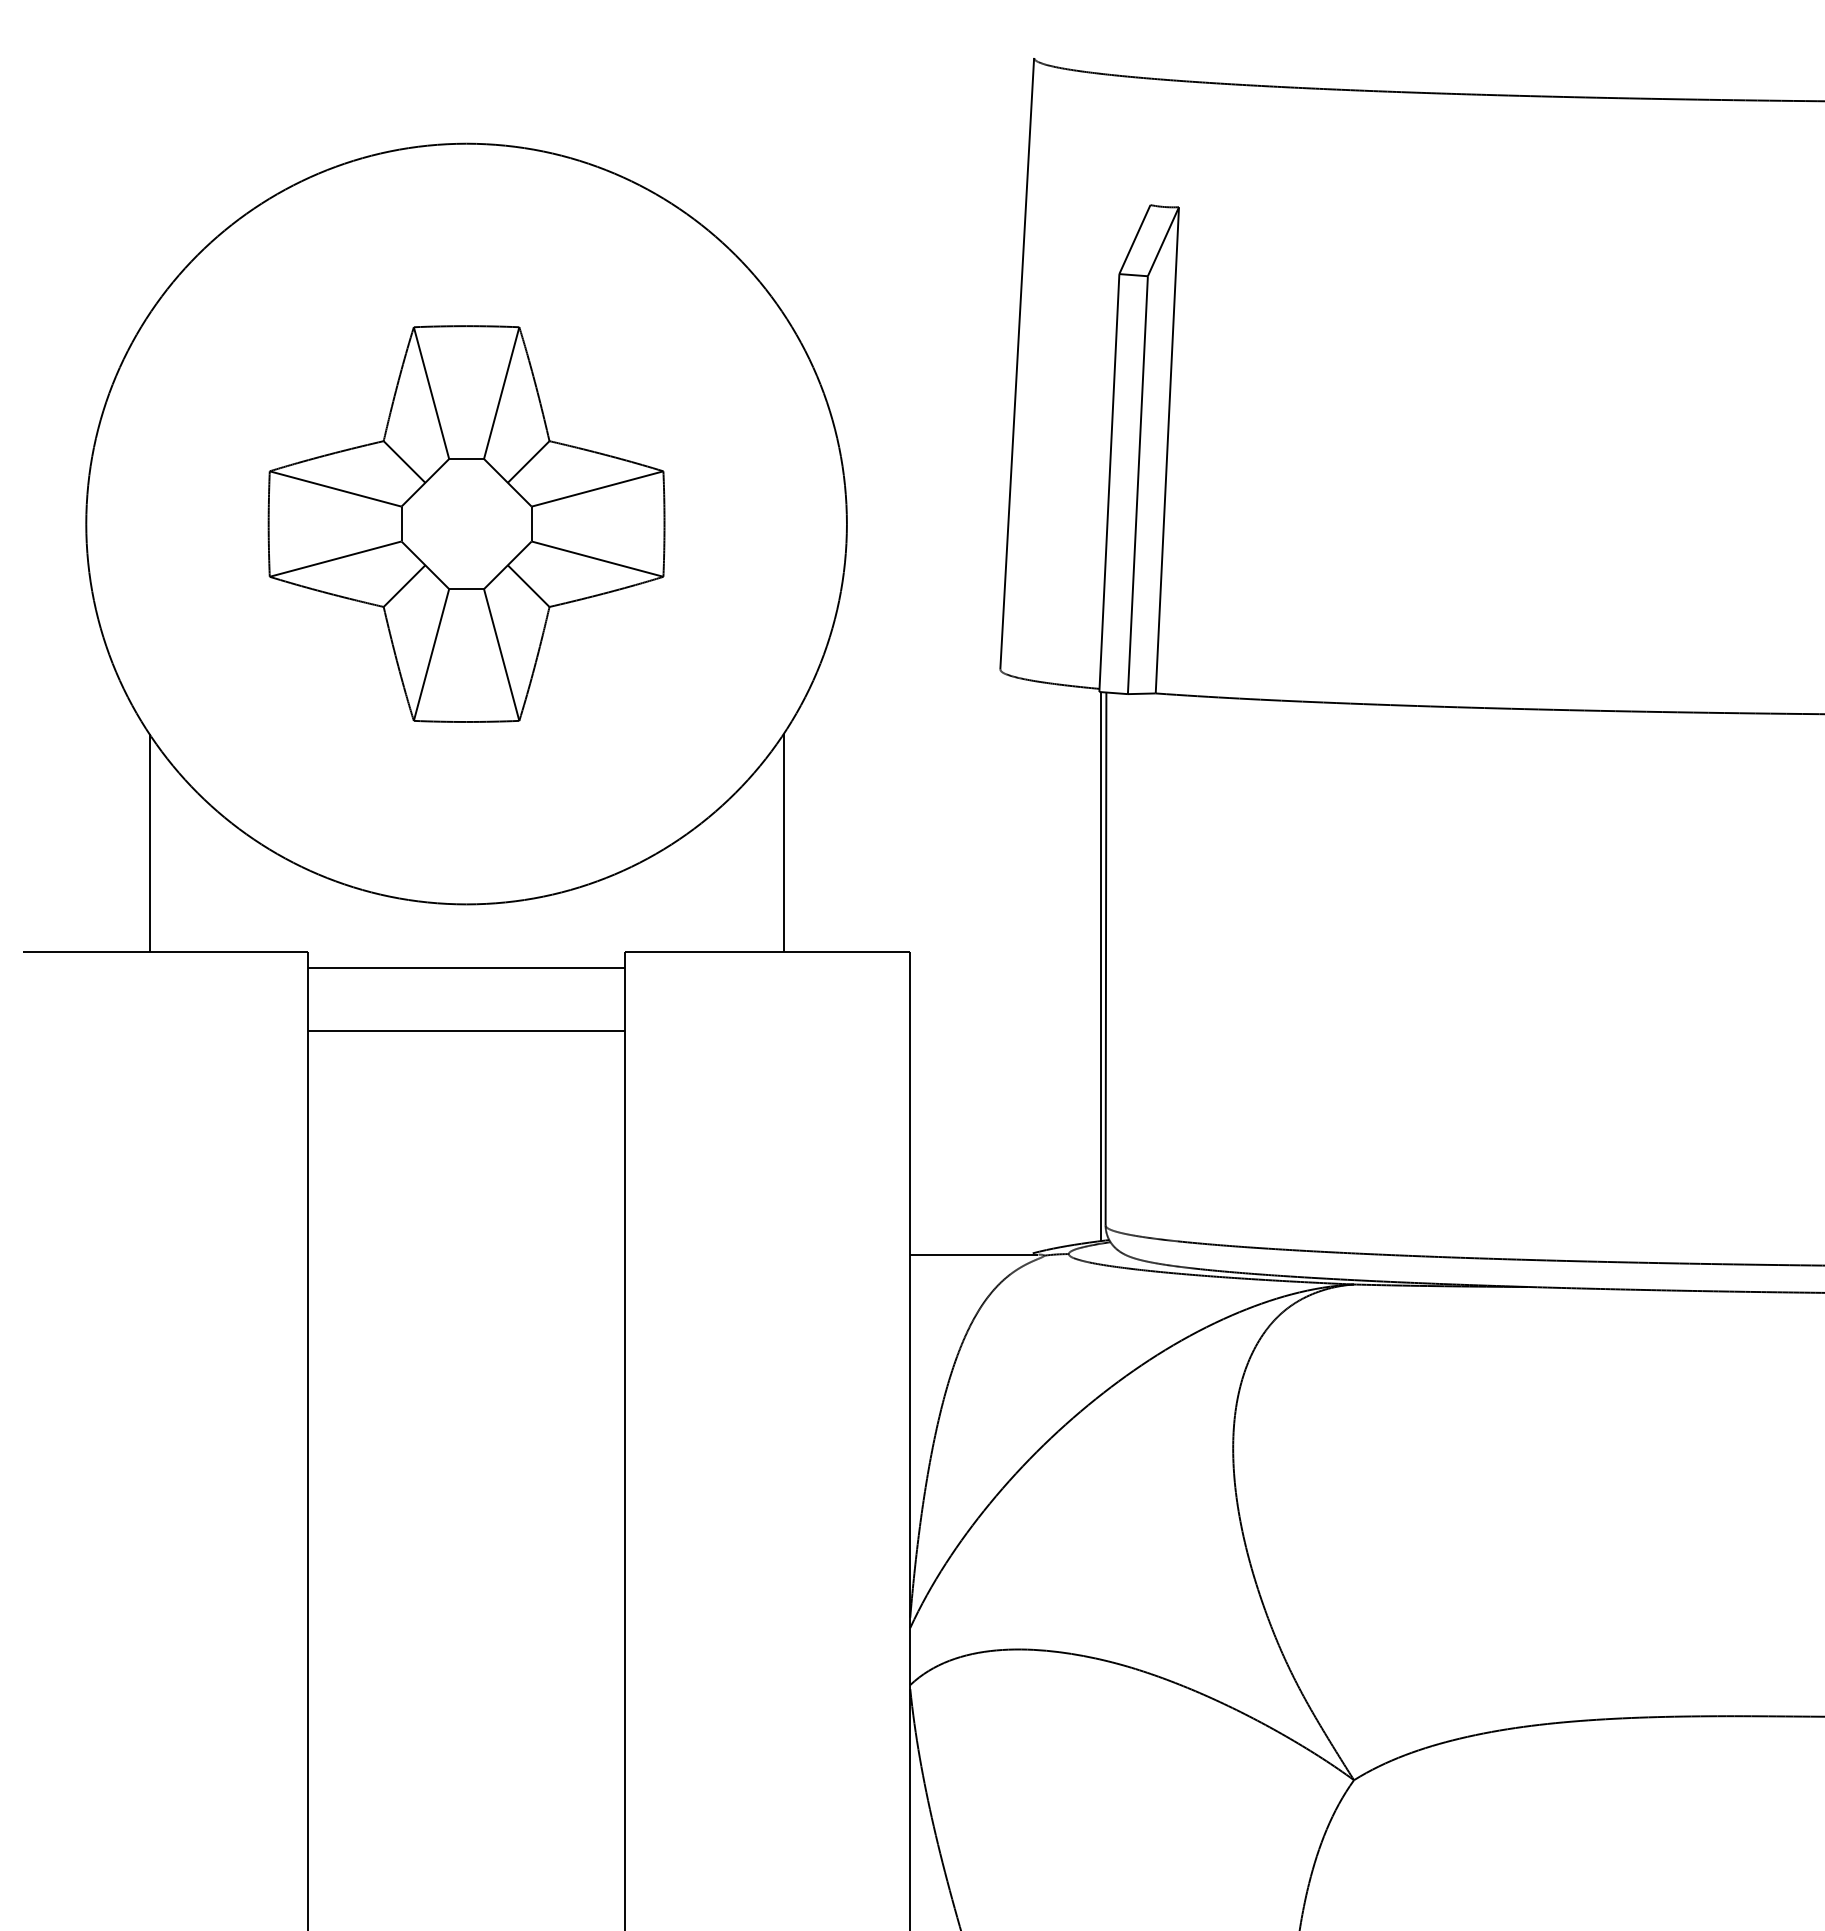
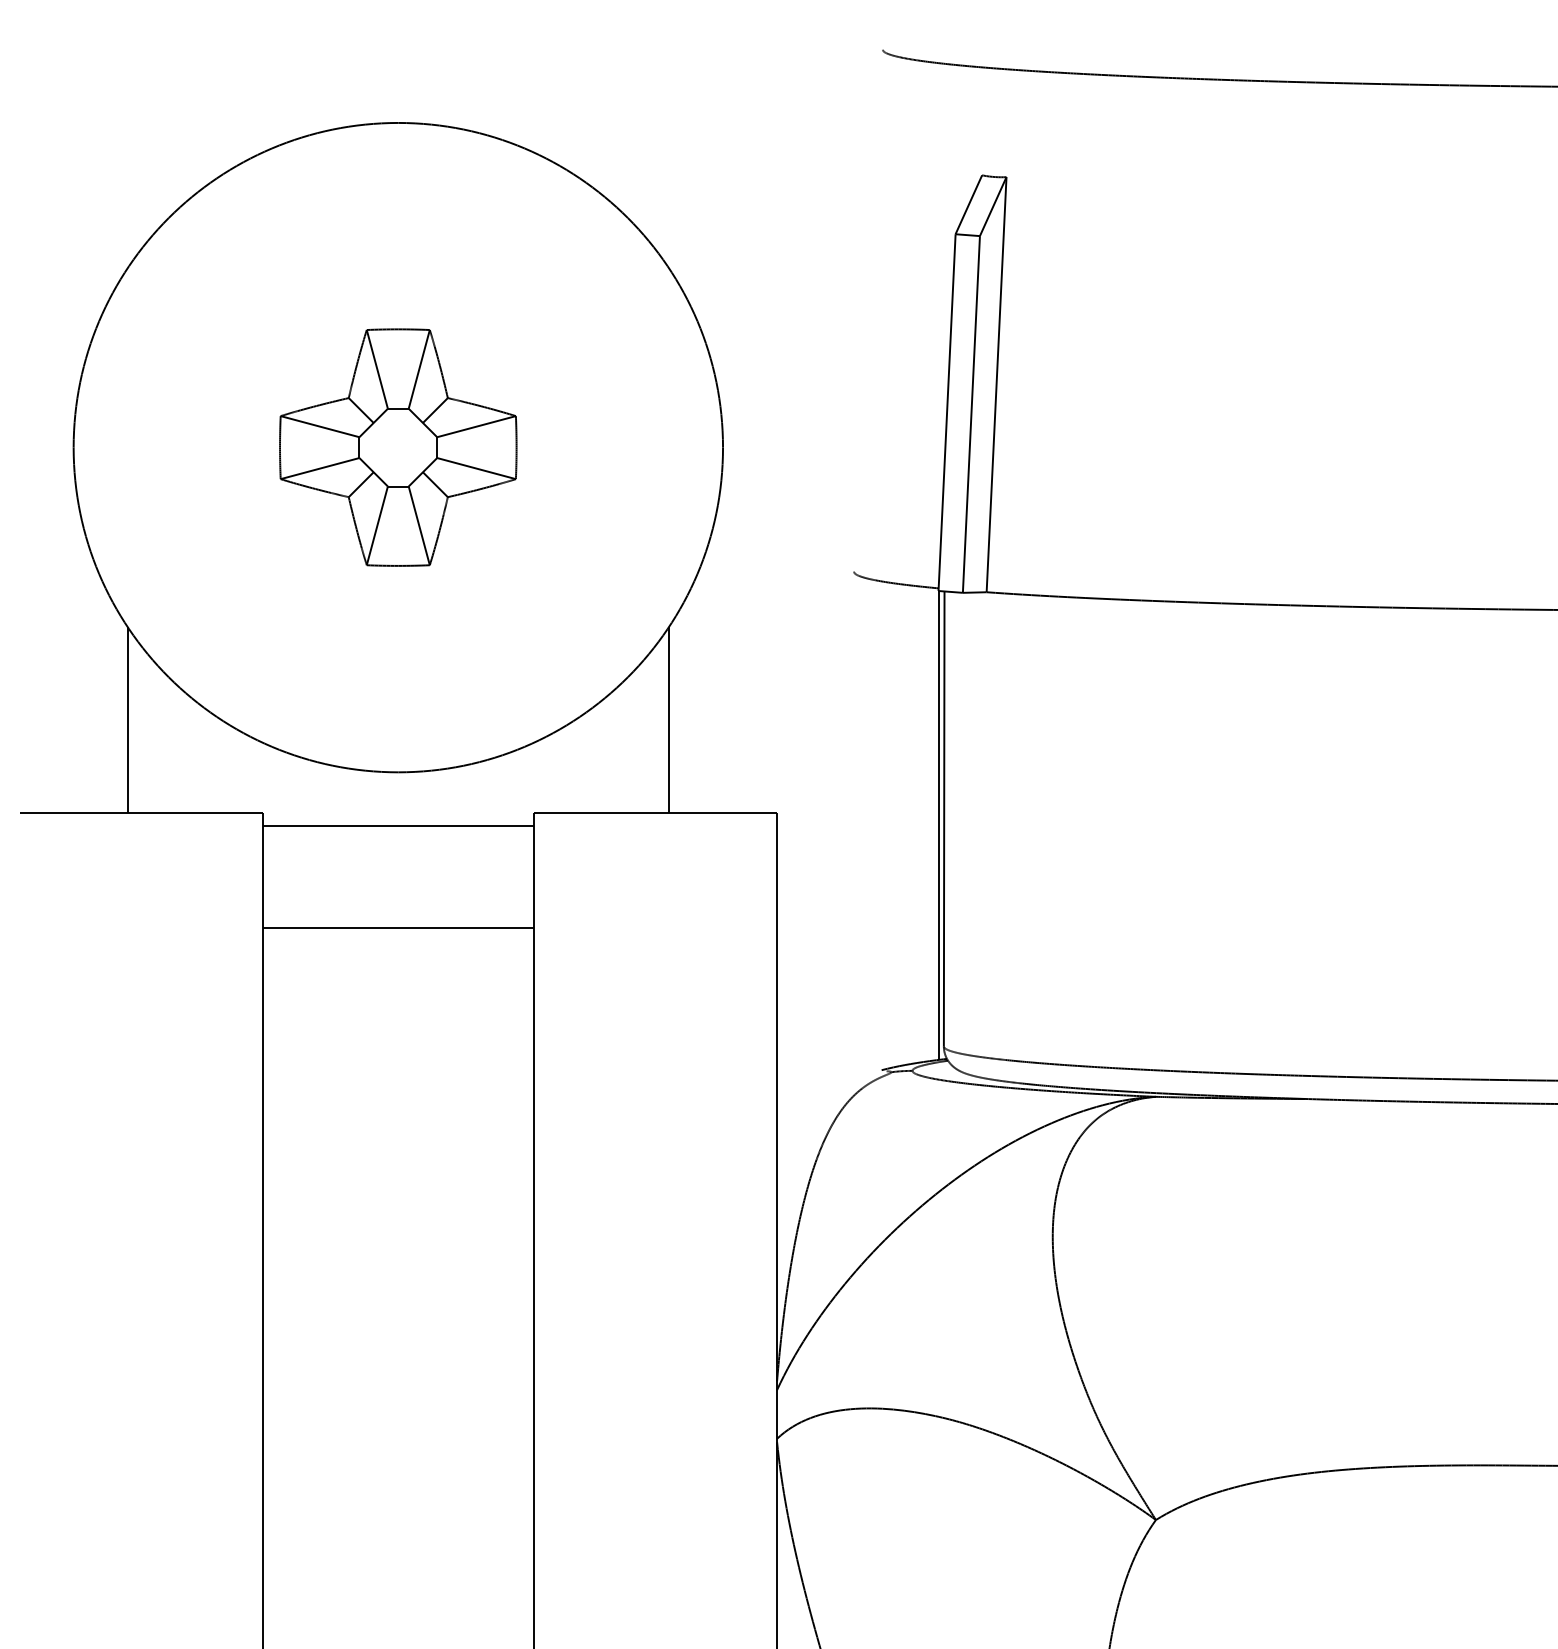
line: (1017, 363) -> (868, 310), removed
part: (466, 523) -> (398, 447), size x0.7
line: (466, 1031) -> (398, 927), moved
line: (974, 1254) -> (831, 1071), removed

